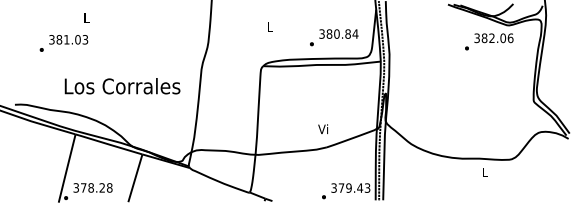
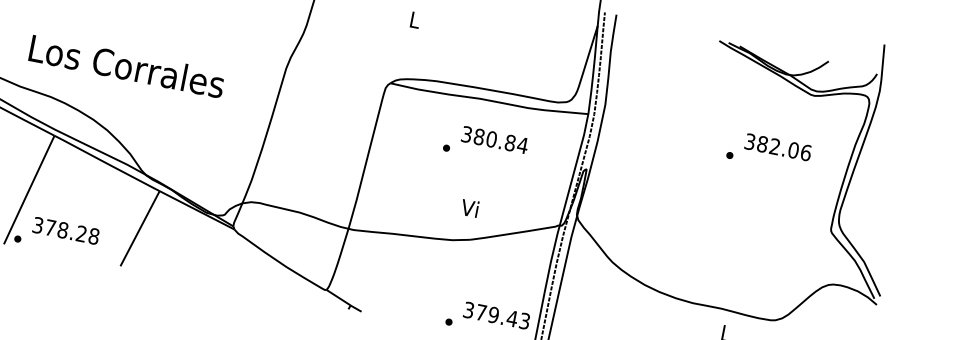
text: (334, 37) -> (486, 144), moved
text: (489, 41) -> (769, 151), moved
text: (122, 86) -> (126, 66), moved

